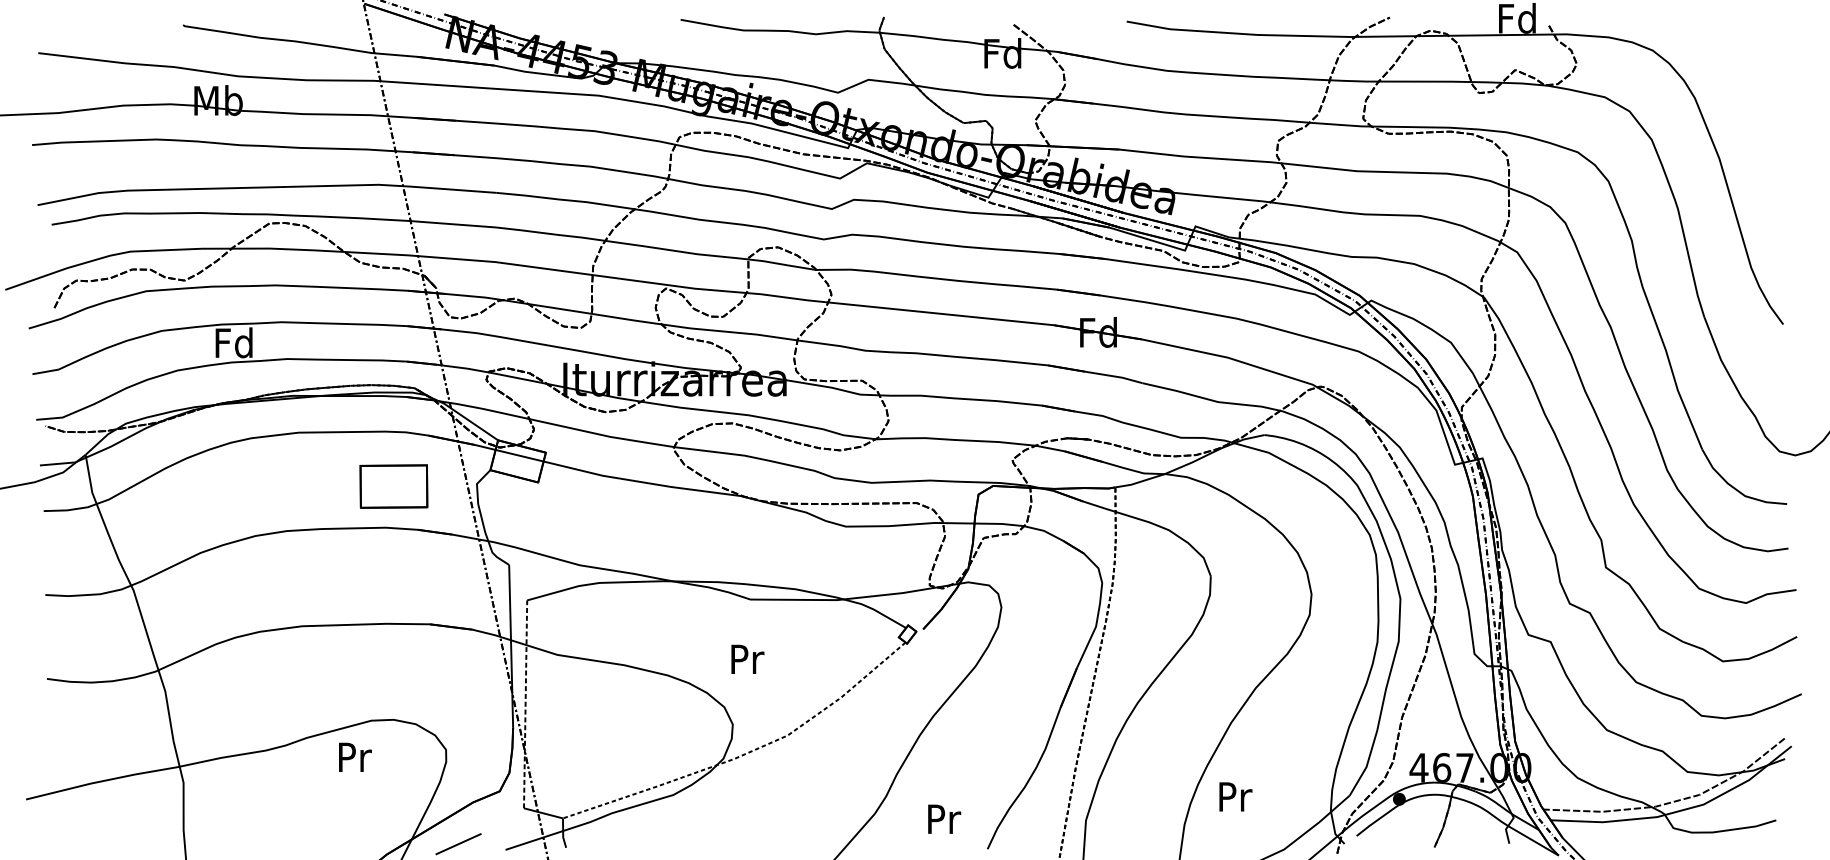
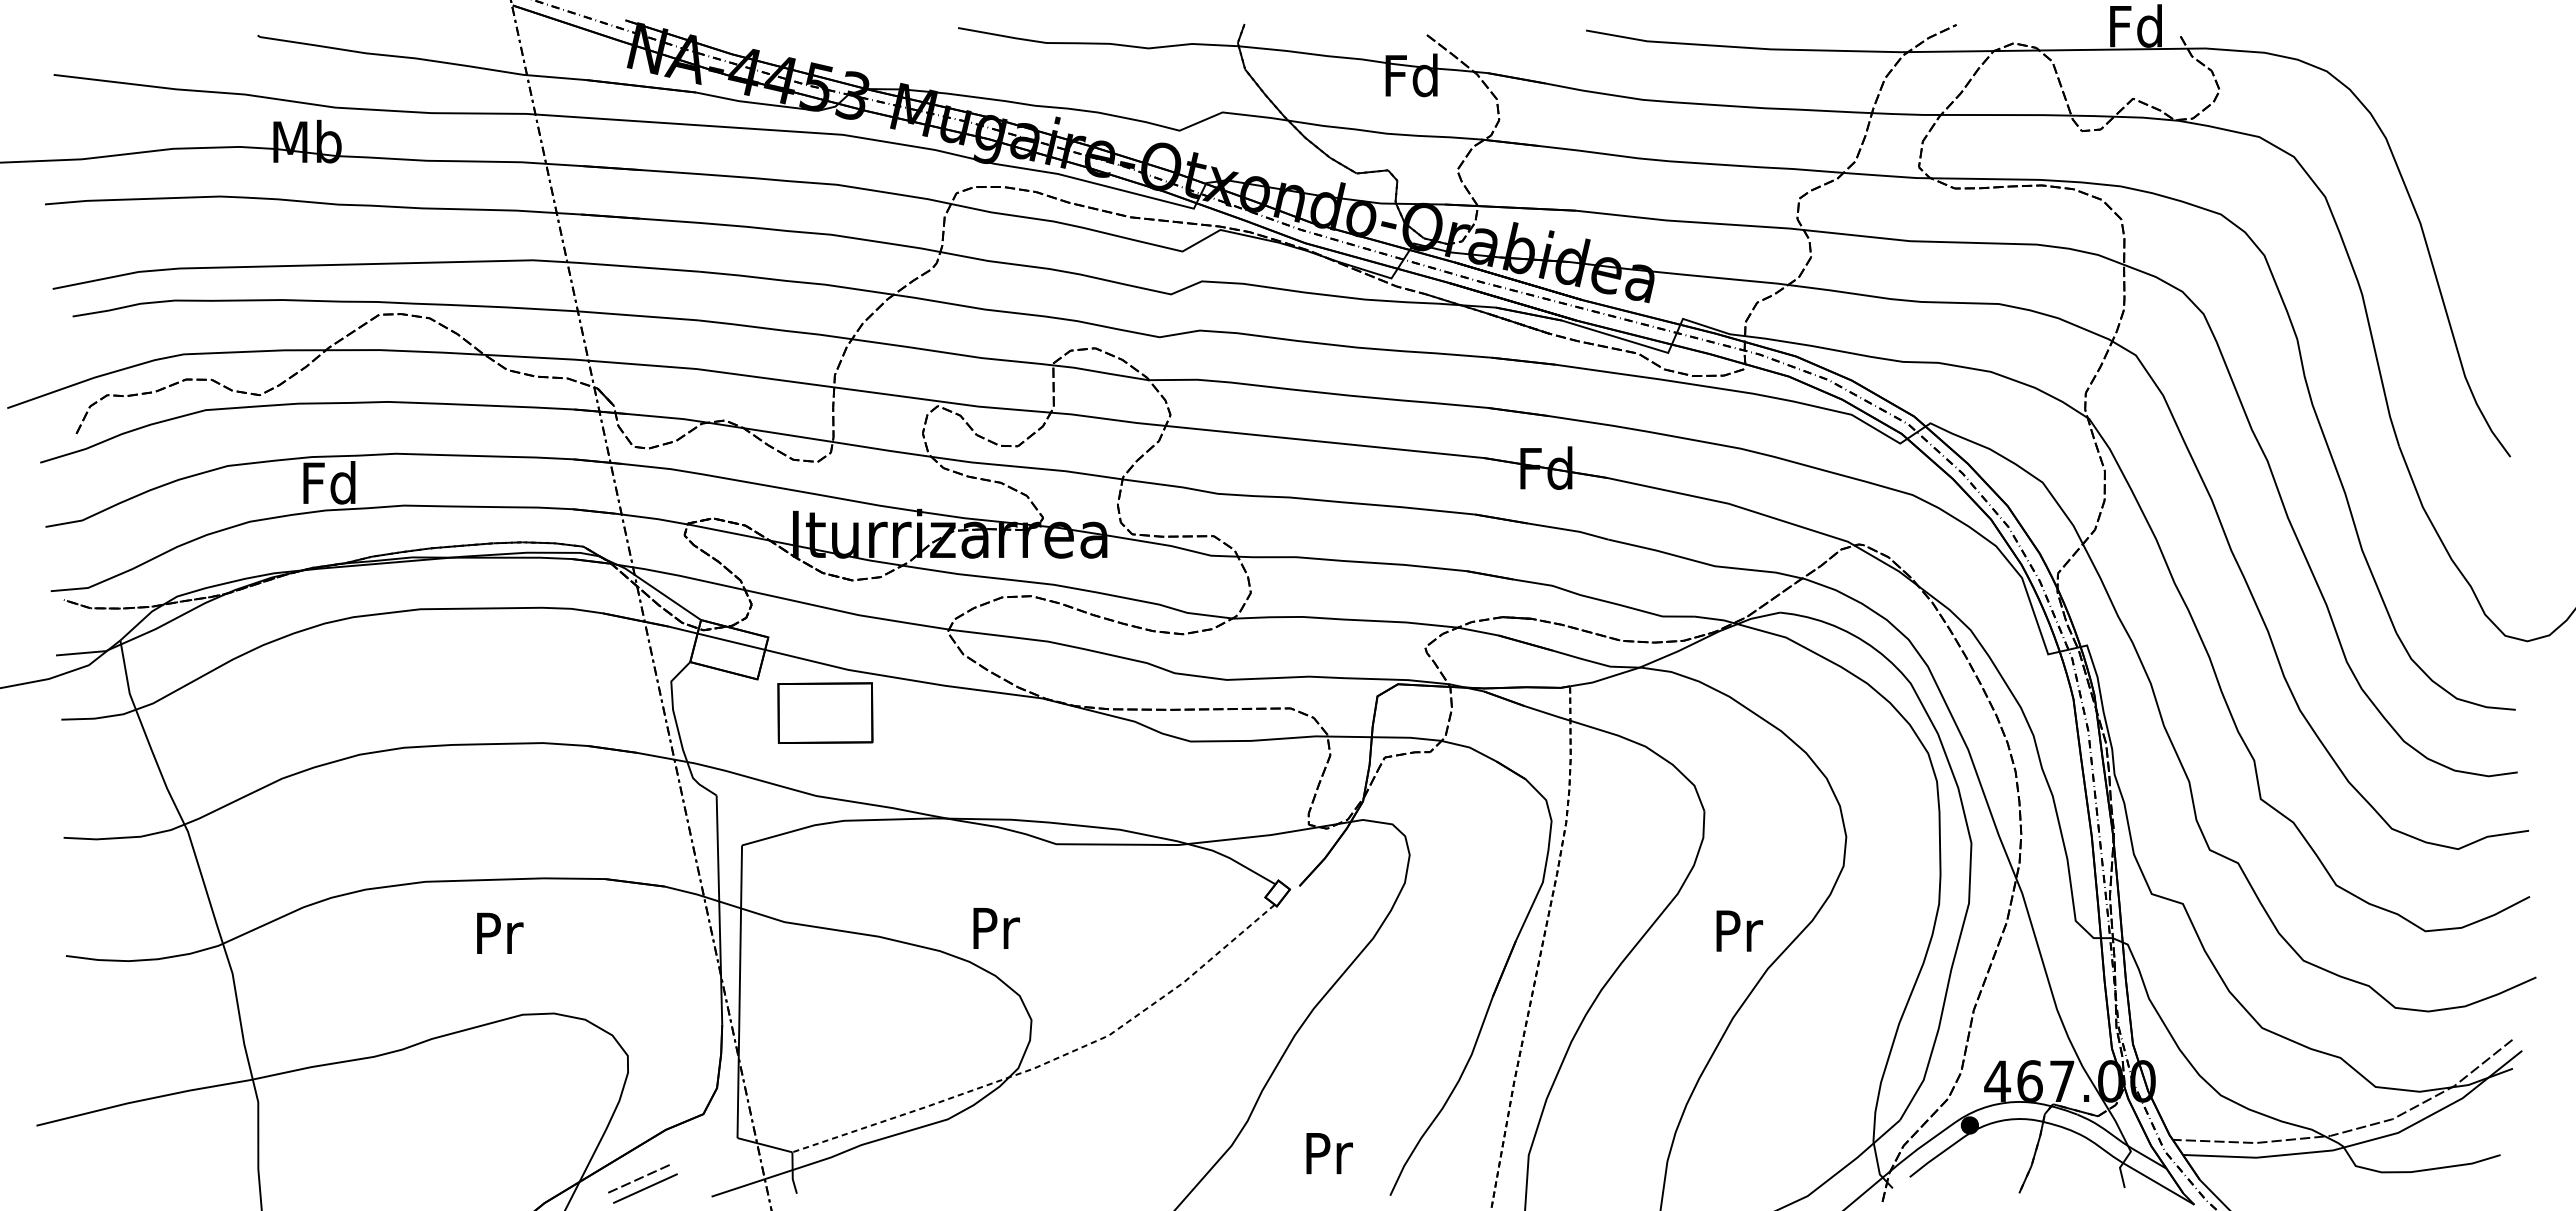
part: (393, 486) -> (825, 712), moved
text: (747, 659) -> (996, 928), moved
line: (525, 704) -> (739, 991), dashed -> solid
text: (355, 756) -> (500, 932), moved
text: (1235, 796) -> (1739, 930), moved
line: (453, 837) -> (638, 1178), added

